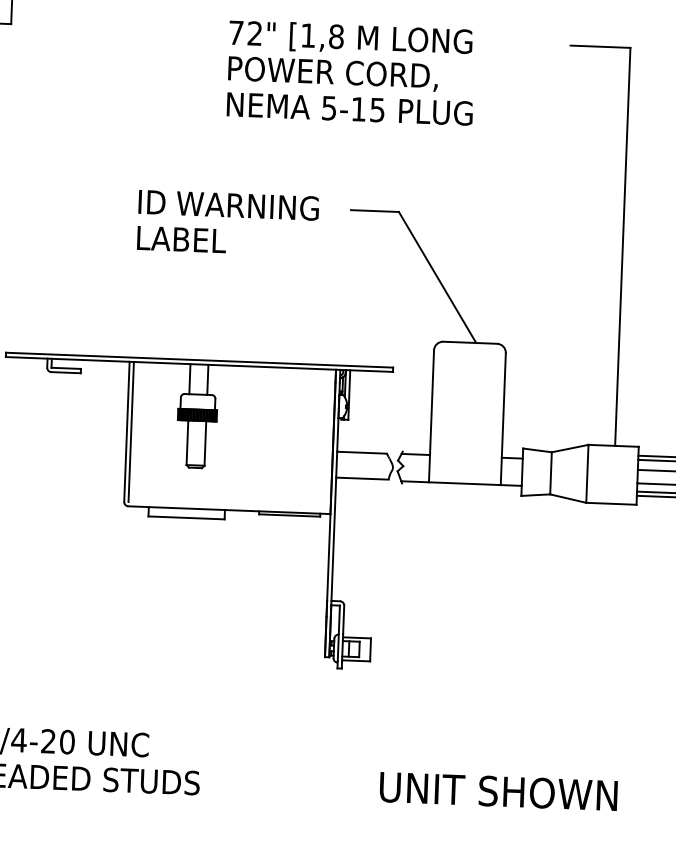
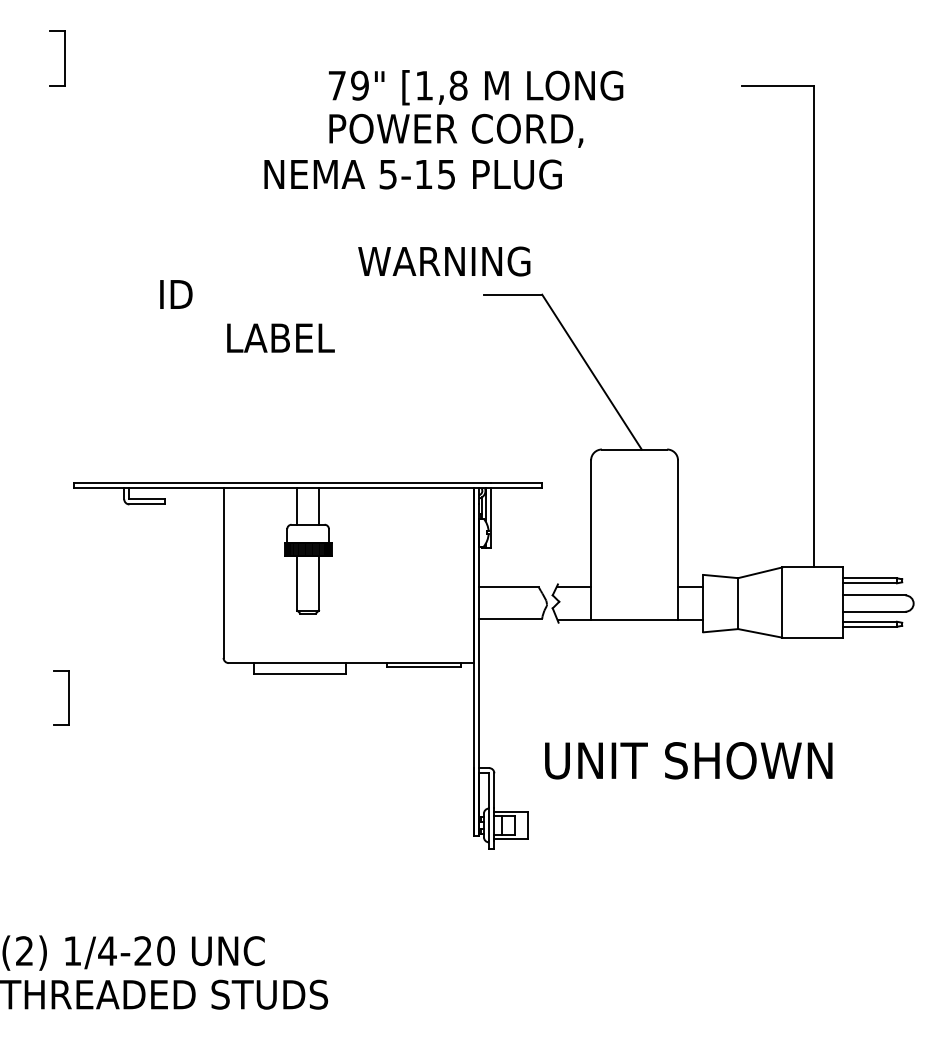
text: (254, 33) -> (359, 85), 72" -> 79"
text: (349, 109) -> (412, 174), moved
text: (152, 202) -> (176, 294), moved
text: (248, 206) -> (444, 261), moved
line: (131, 431) -> (228, 572), removed
text: (498, 791) -> (688, 760), moved

